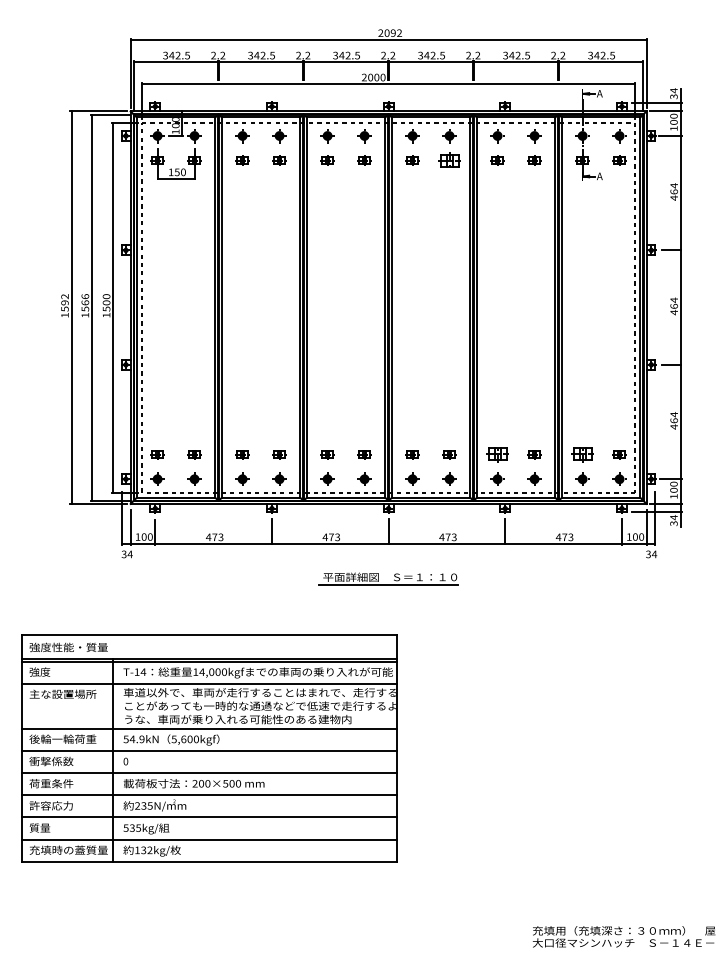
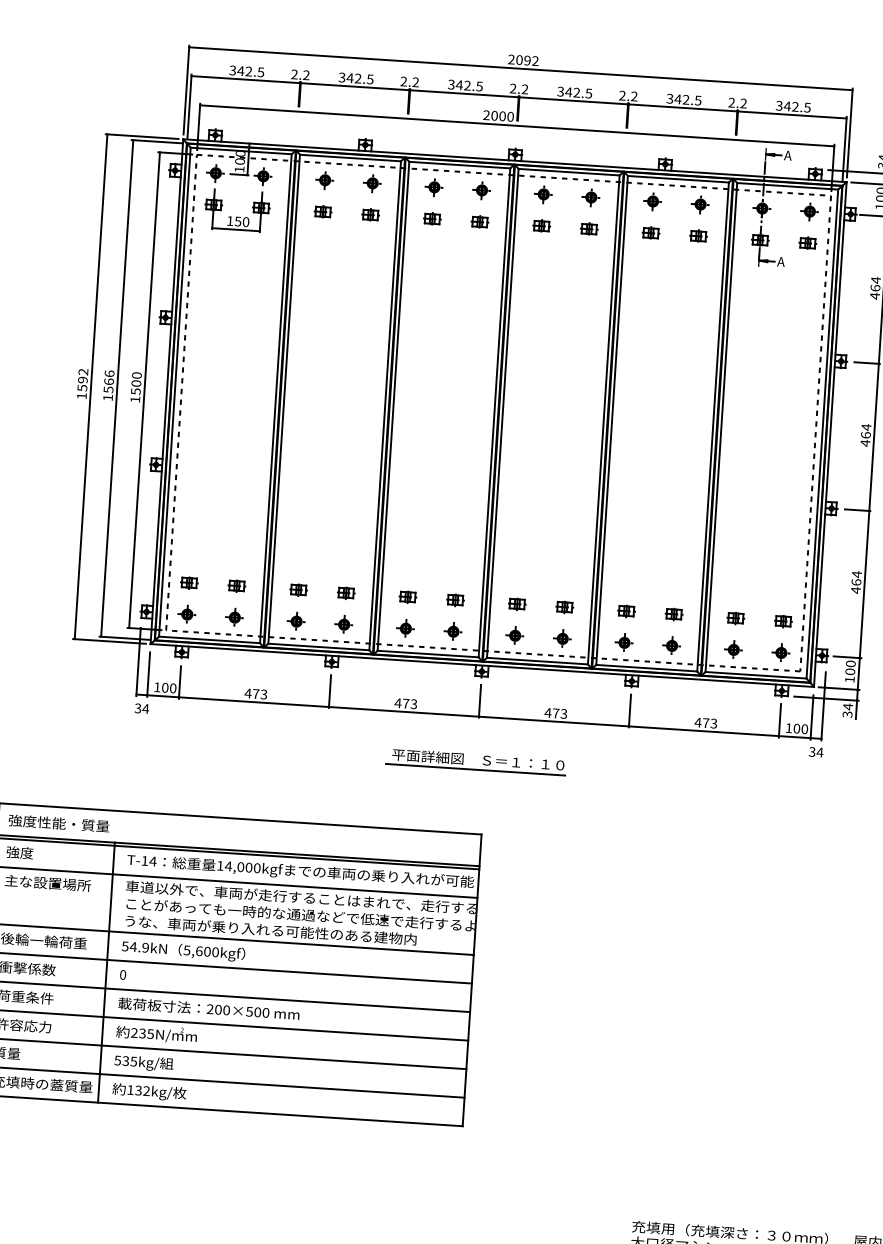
part: (449, 160) -> (589, 229), size x0.62
part: (497, 454) -> (626, 611), size x0.62
part: (582, 454) -> (735, 618), size x0.62

